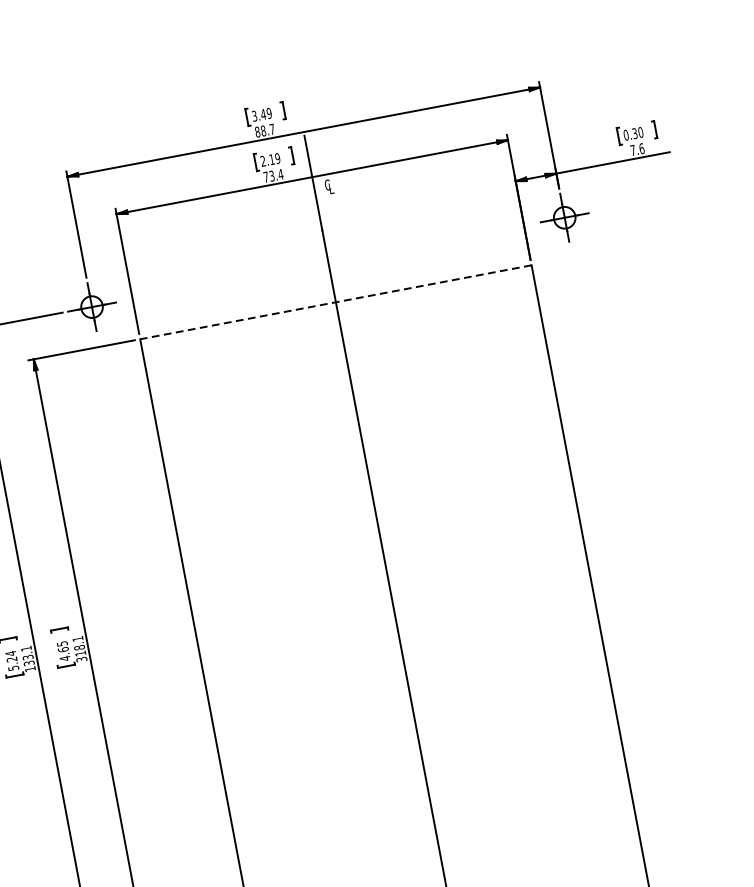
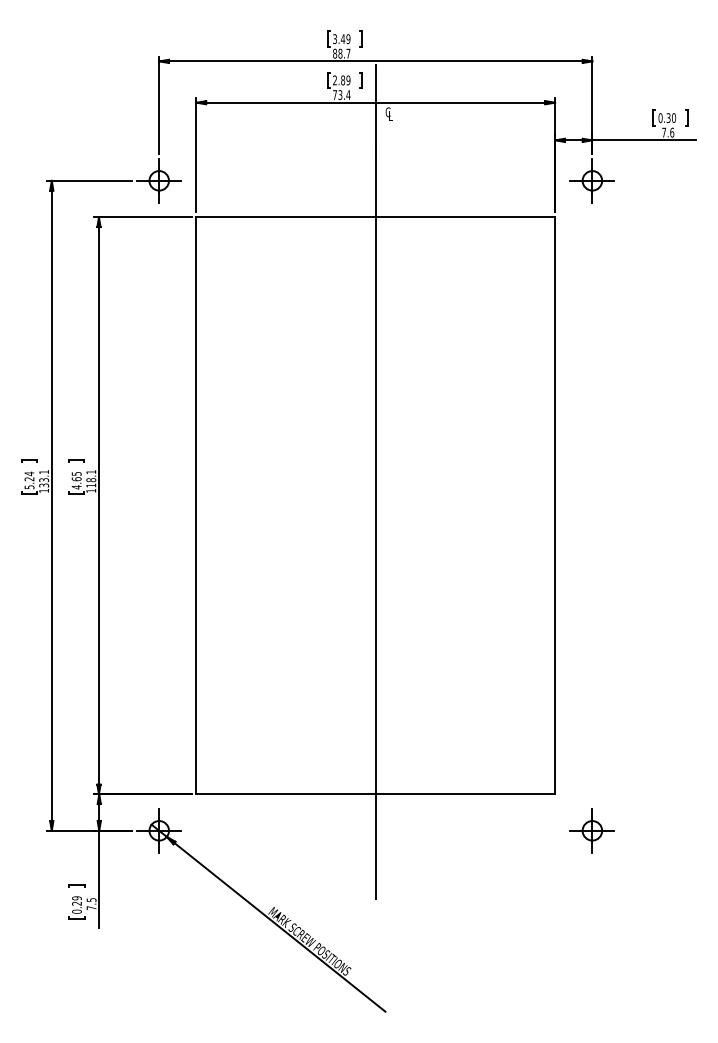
text: (272, 159) -> (343, 80), 2.19 -> 2.89
line: (335, 302) -> (375, 217), dashed -> solid
text: (81, 658) -> (91, 490), 318.1 -> 118.1

